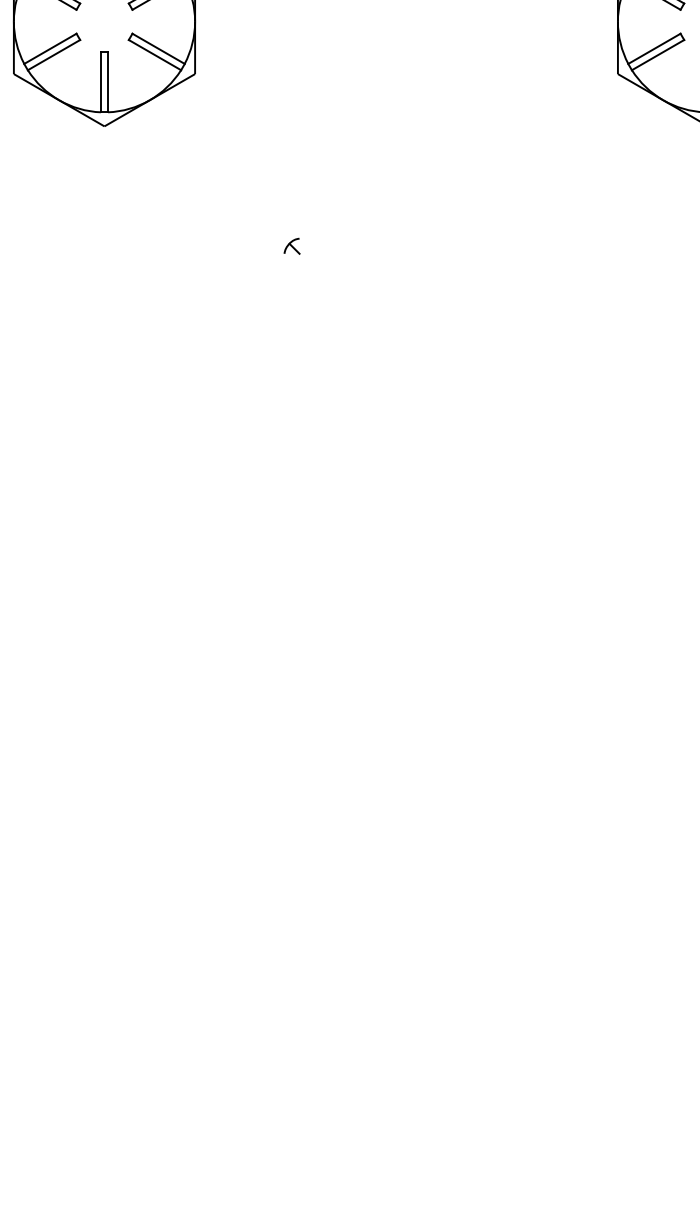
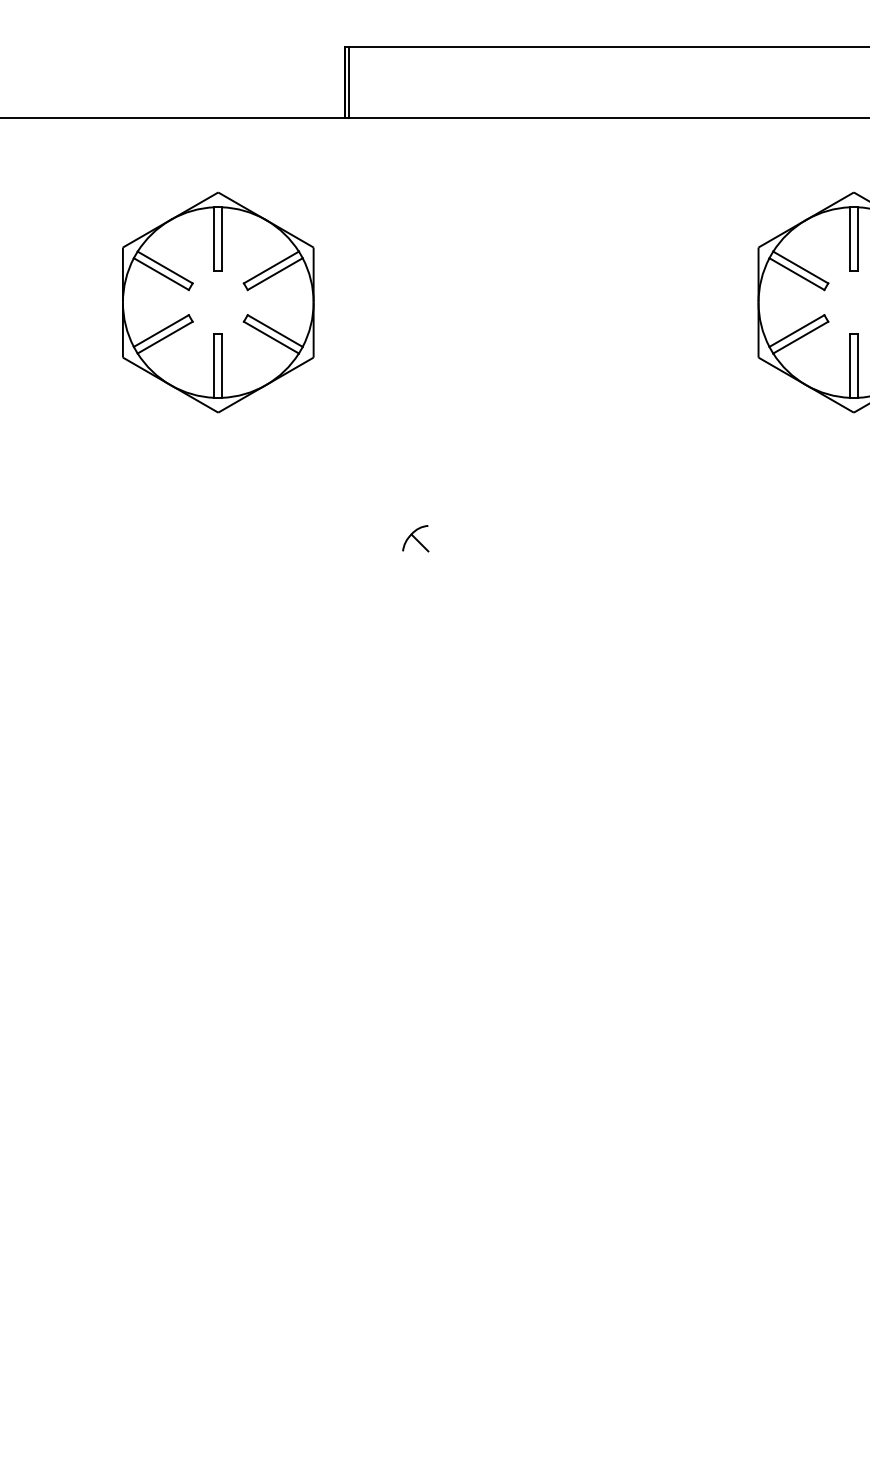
part: (291, 246) -> (415, 538), size x1.6

